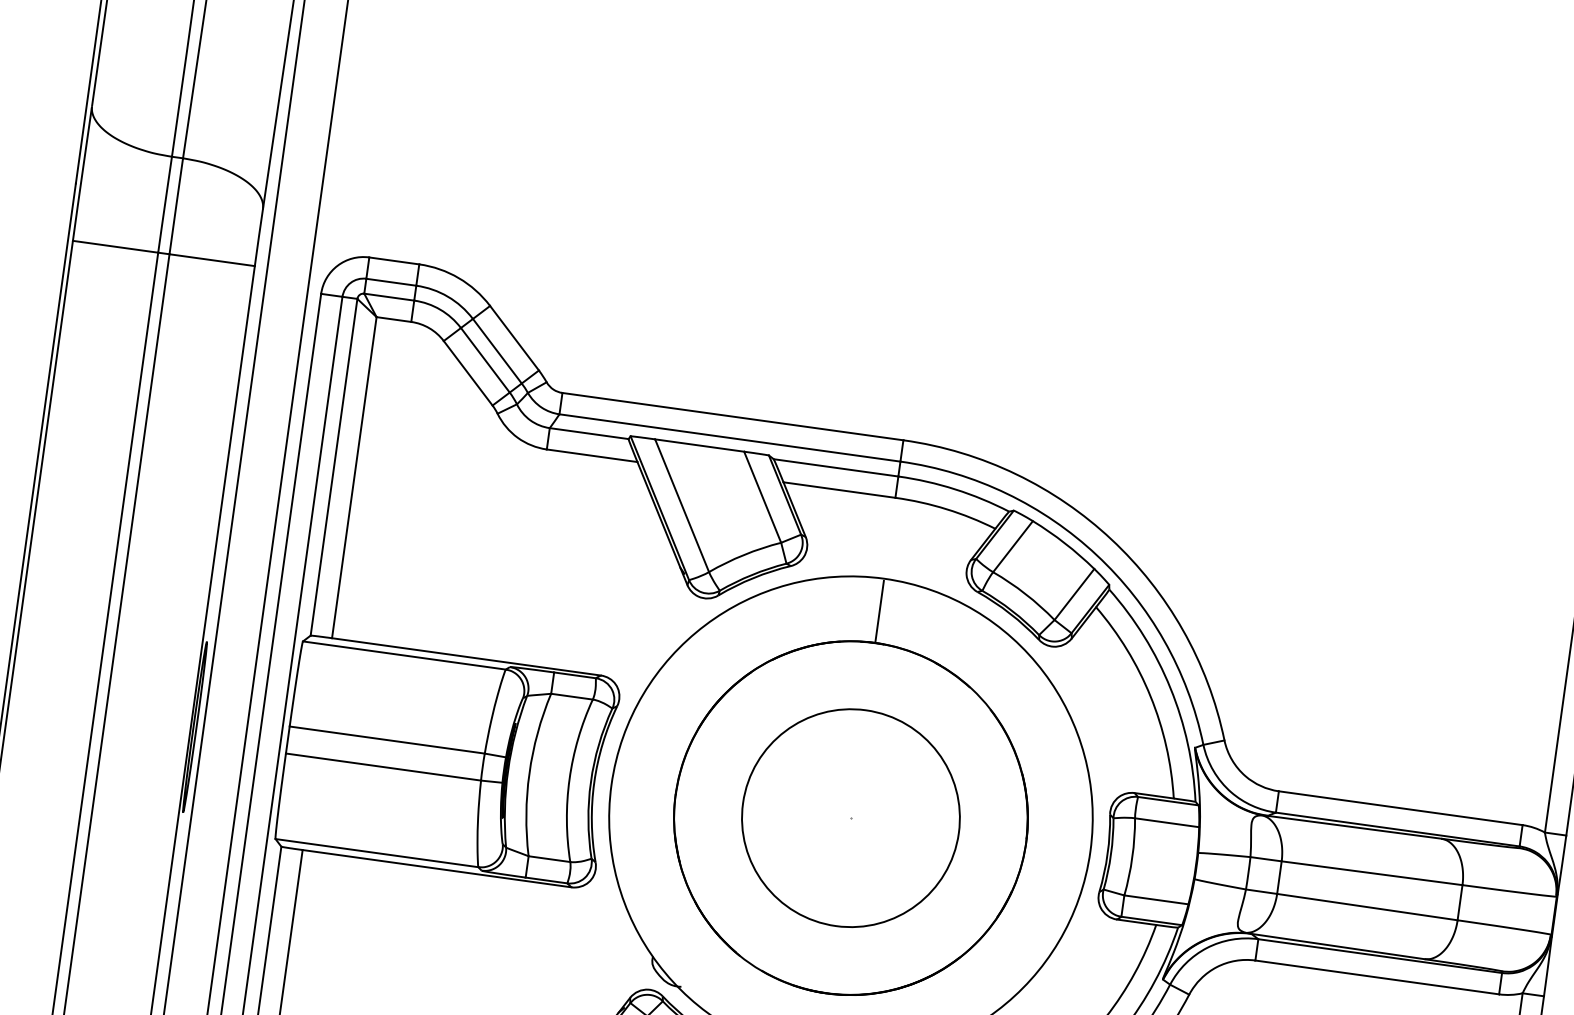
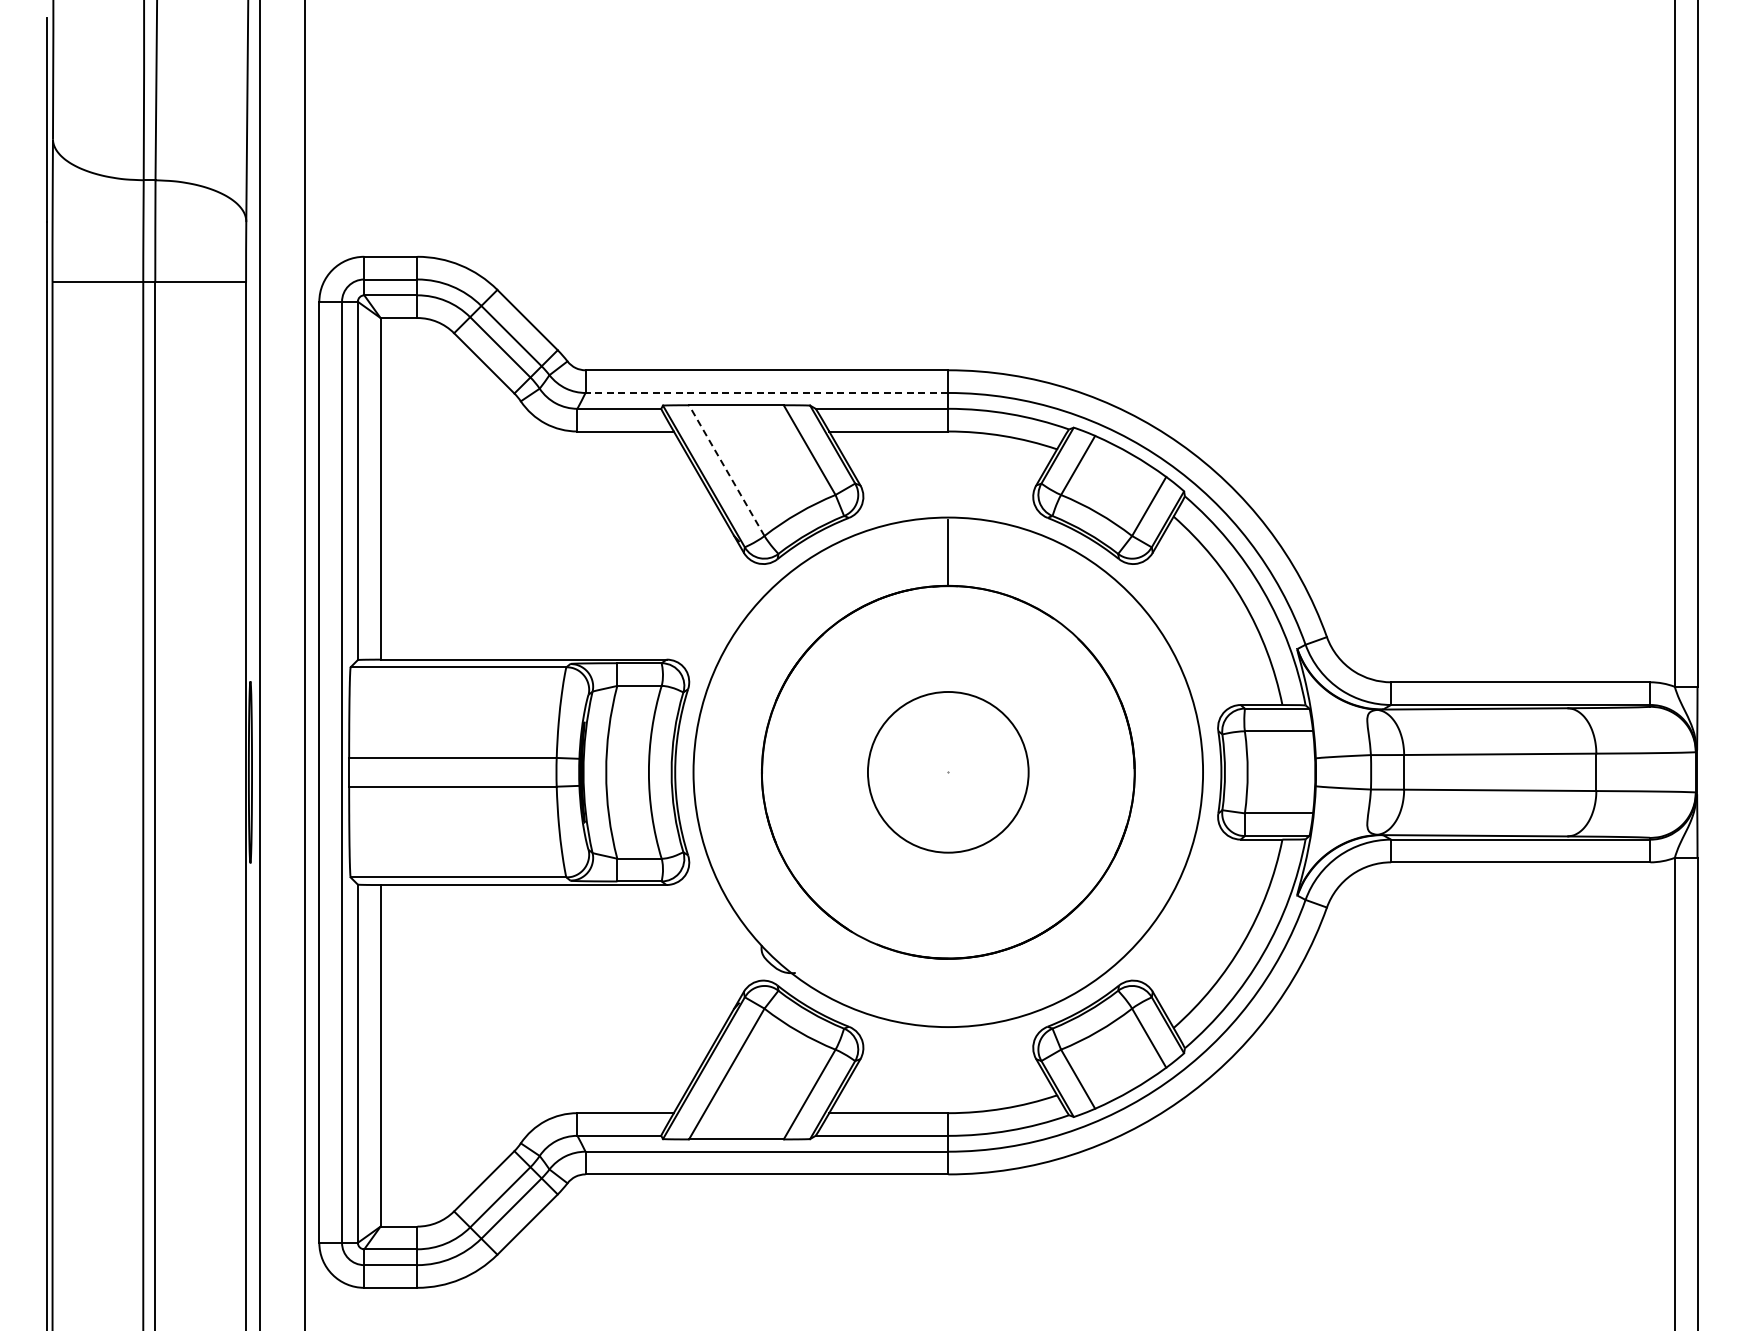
line: (729, 437) -> (766, 392), solid -> dashed
line: (681, 505) -> (726, 470), solid -> dashed
circle: (851, 818) -> (948, 772), size x0.7

